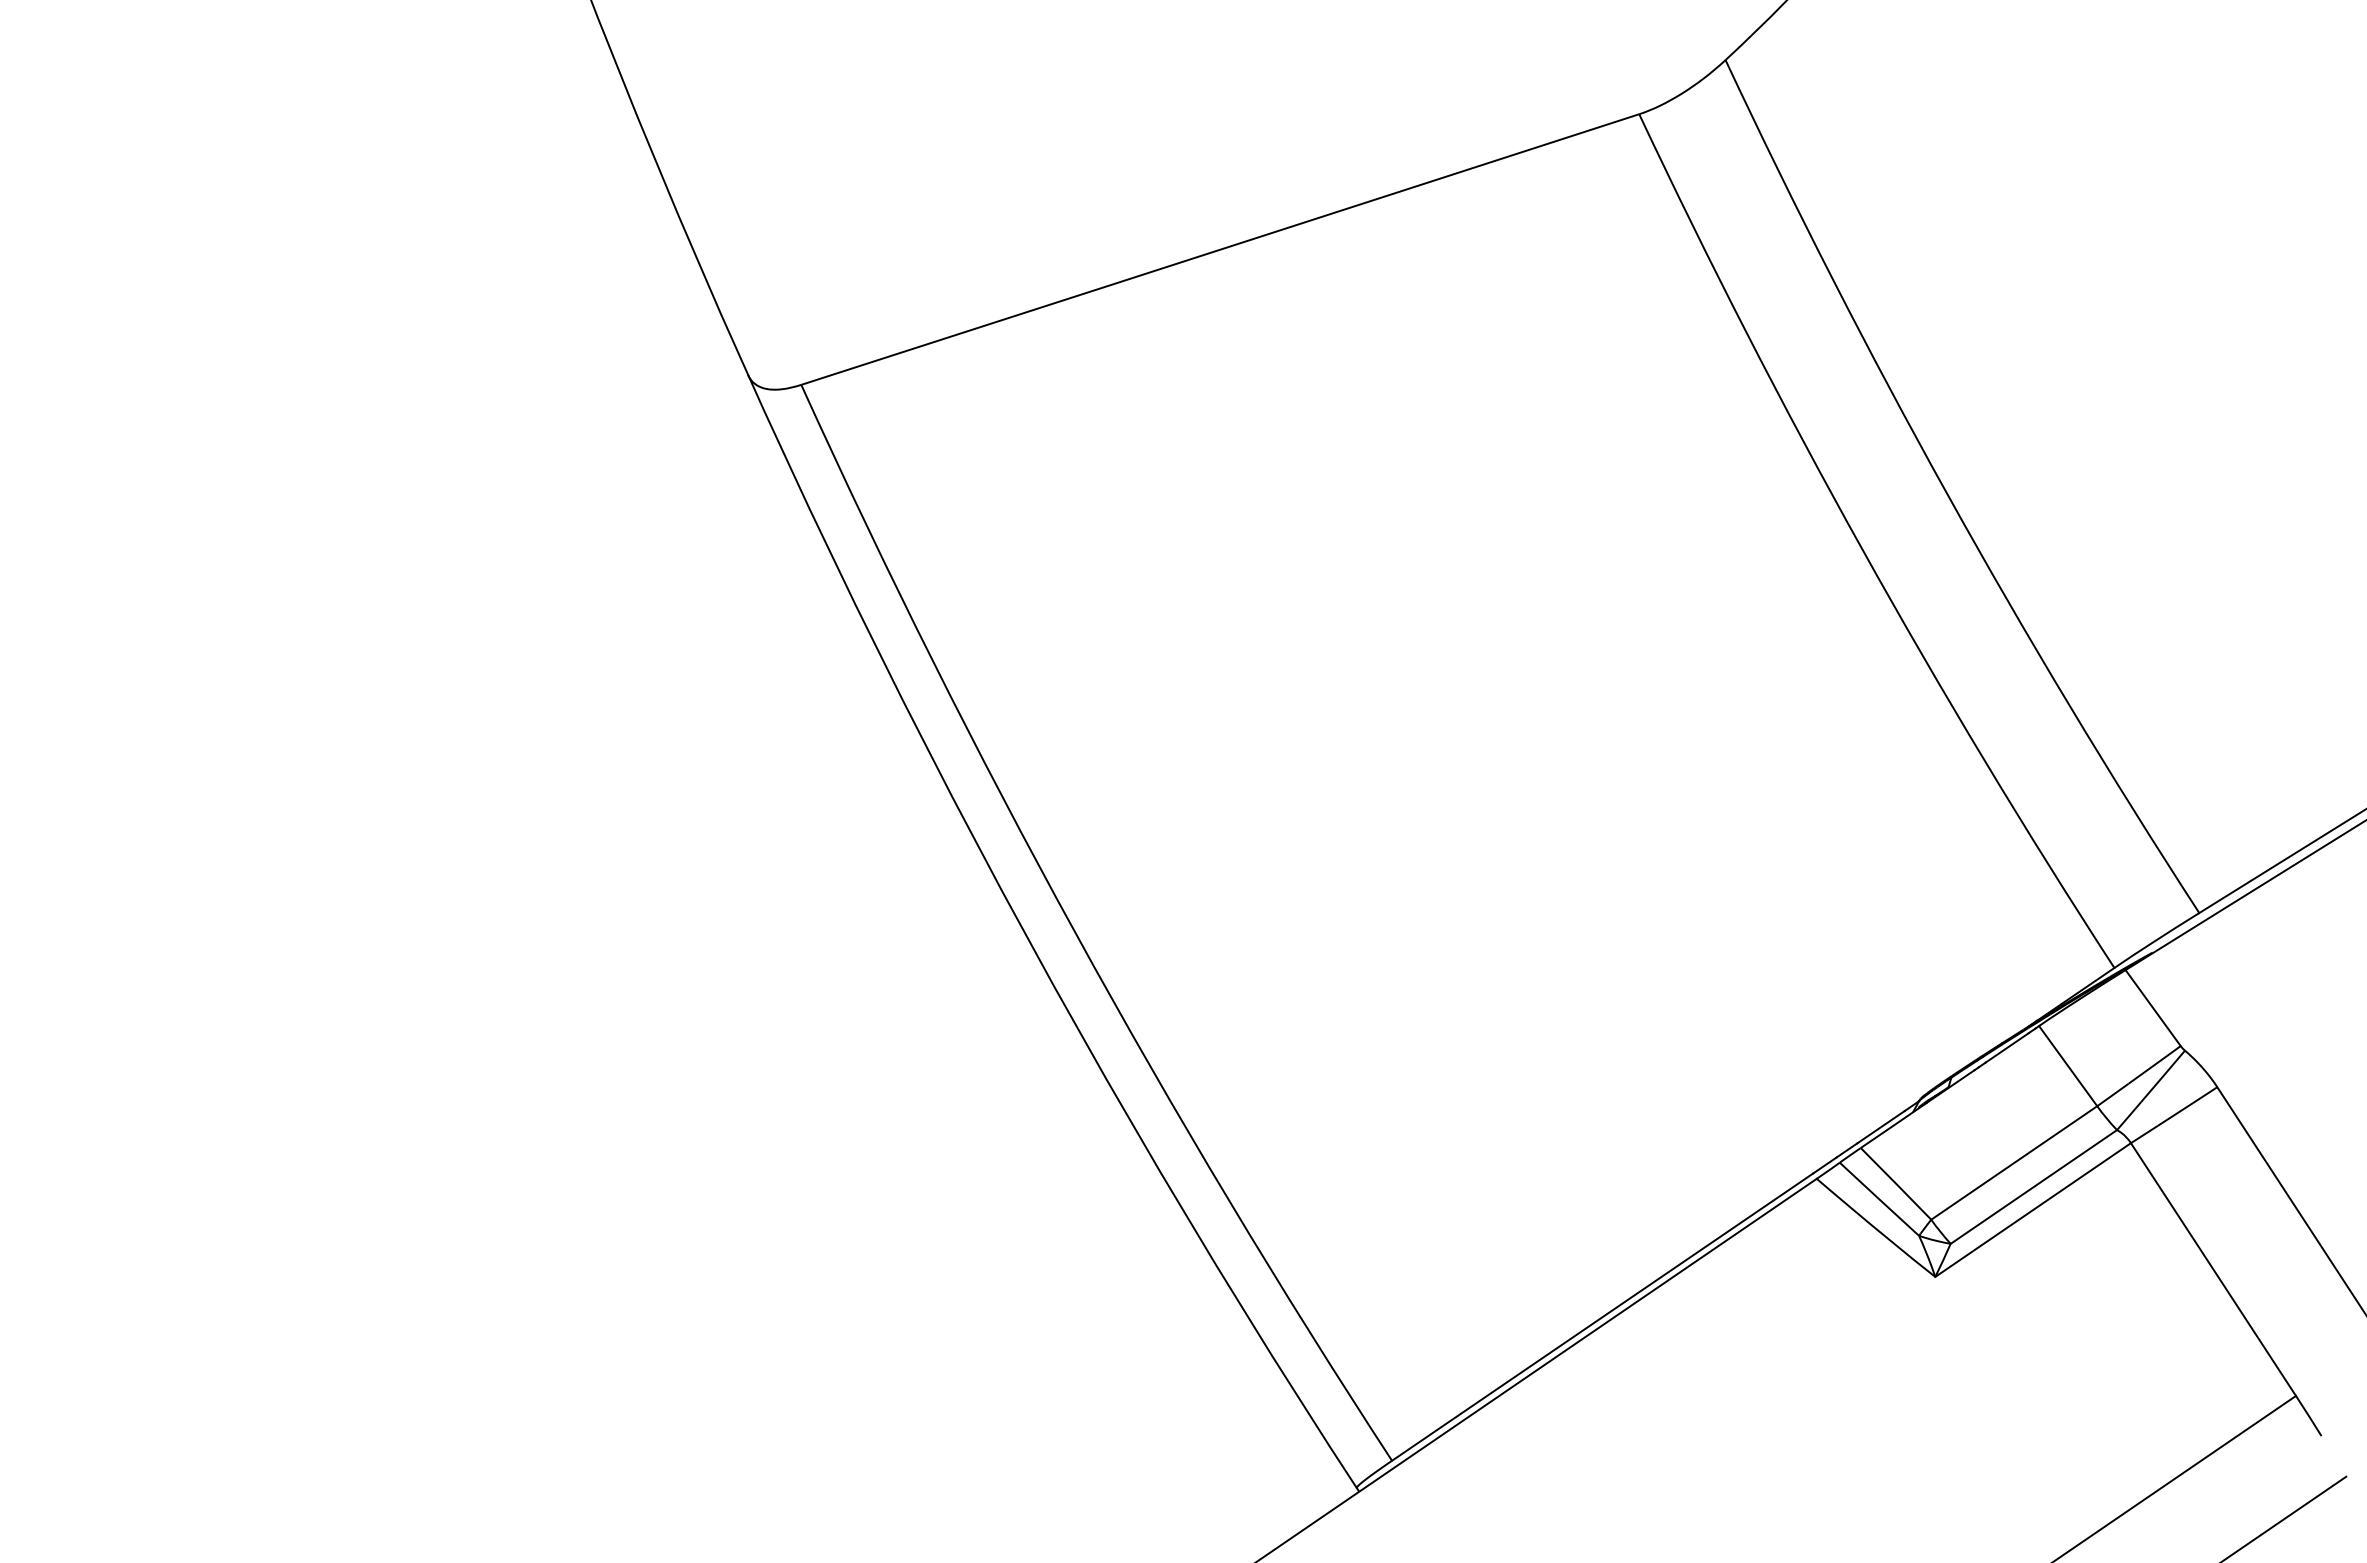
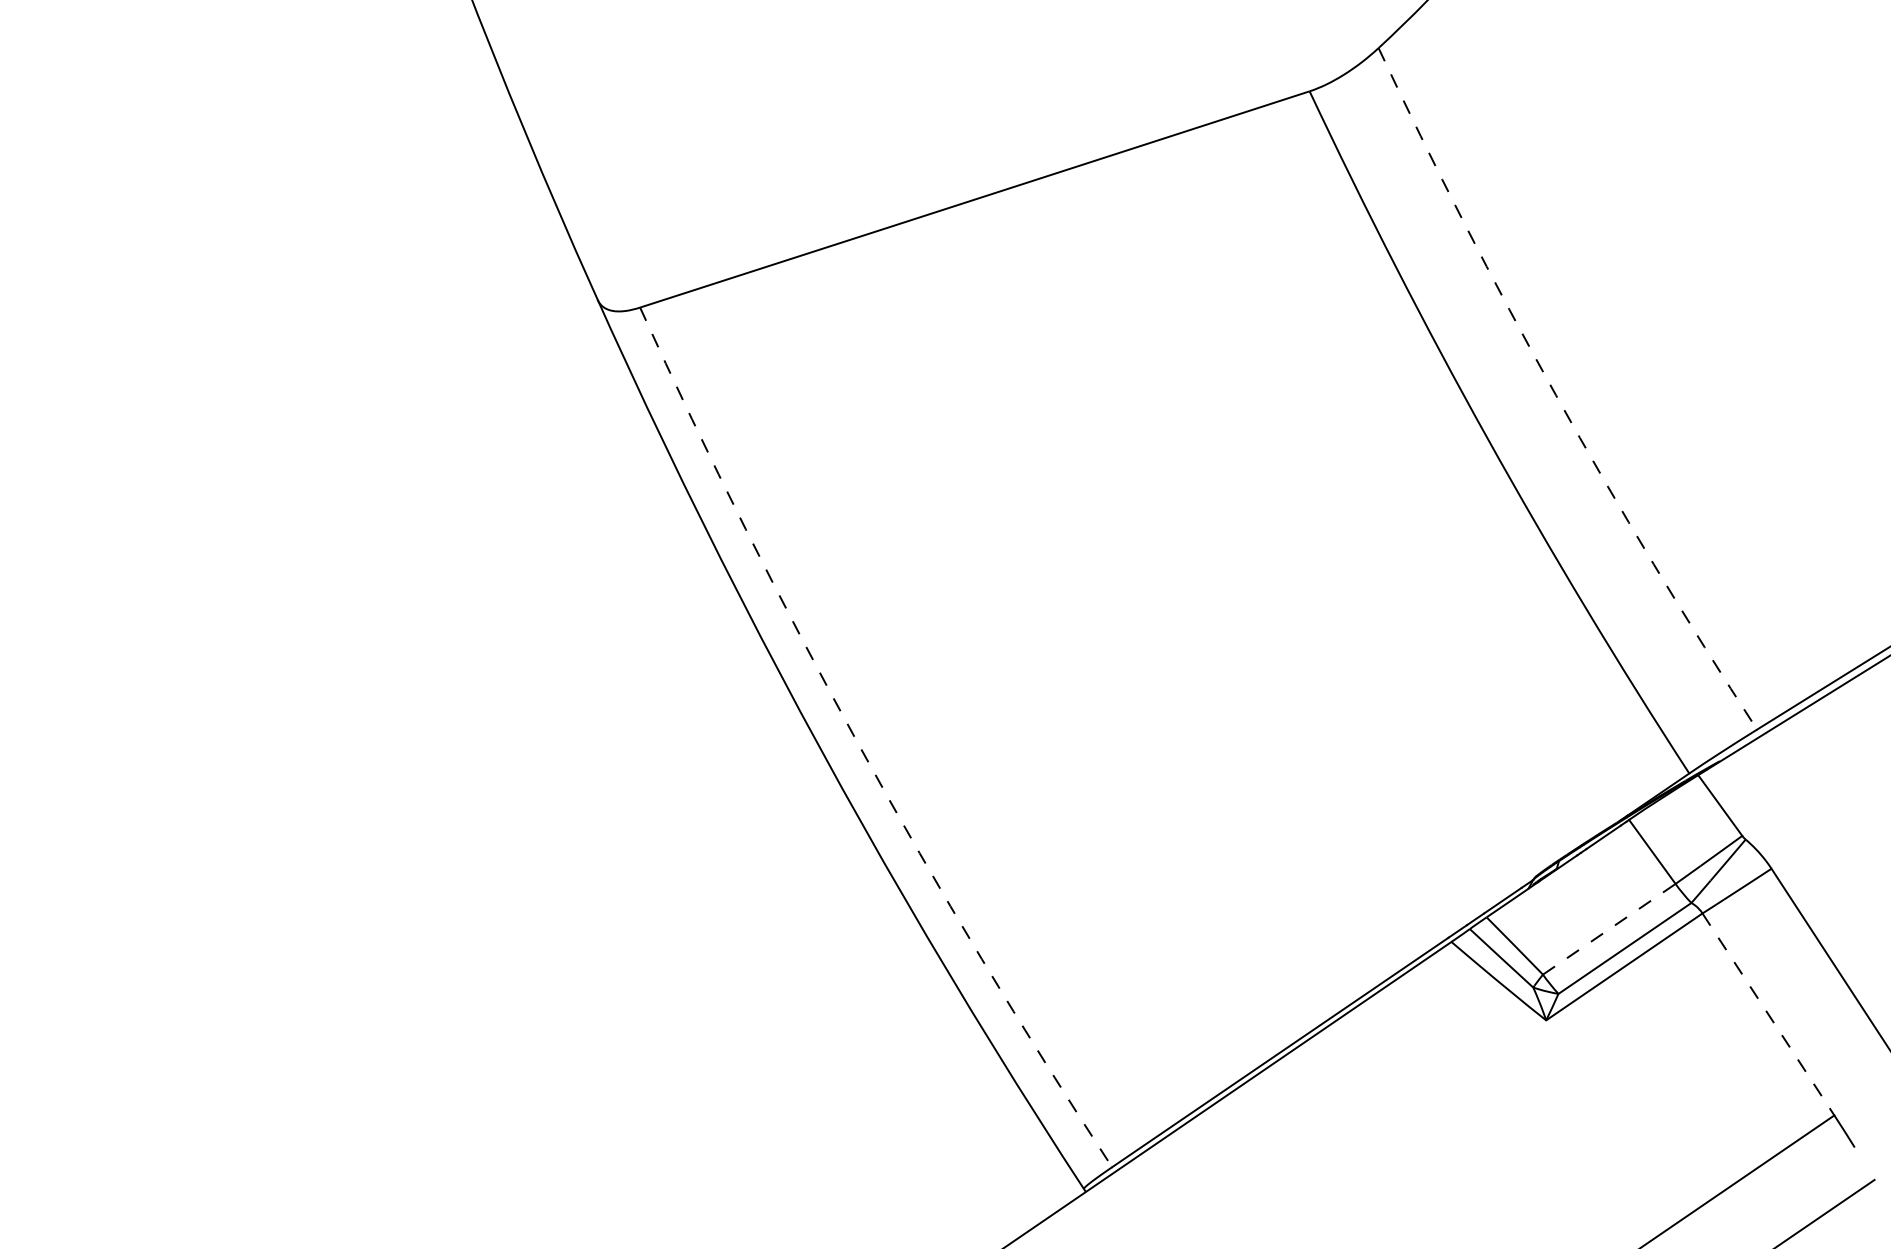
arc: (1947, 494) -> (1555, 395), solid -> dashed
arc: (1076, 934) -> (860, 746), solid -> dashed
line: (2014, 1162) -> (1609, 928), solid -> dashed
line: (2213, 1269) -> (1768, 1014), solid -> dashed

